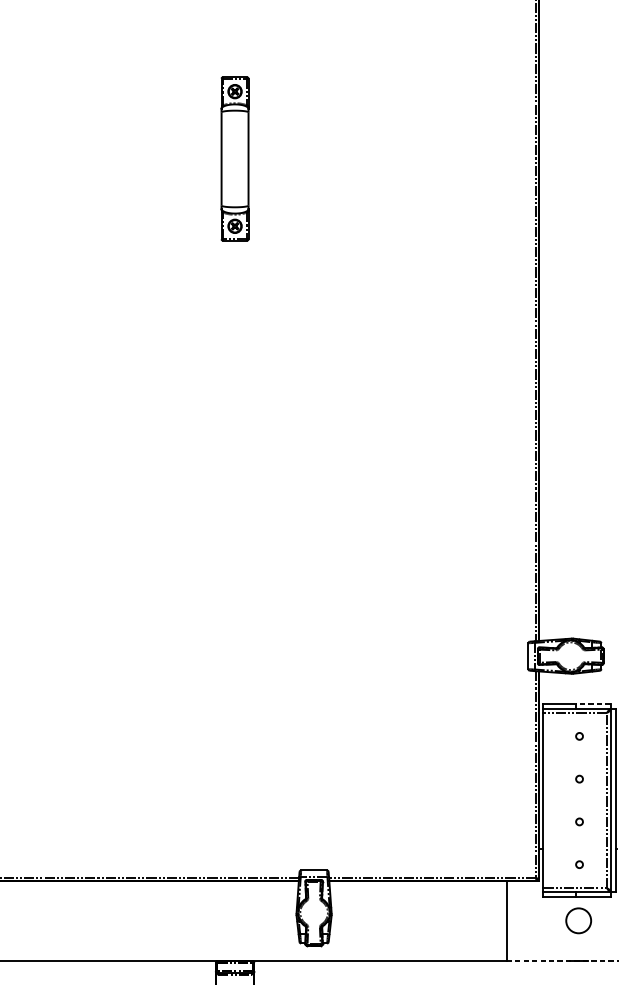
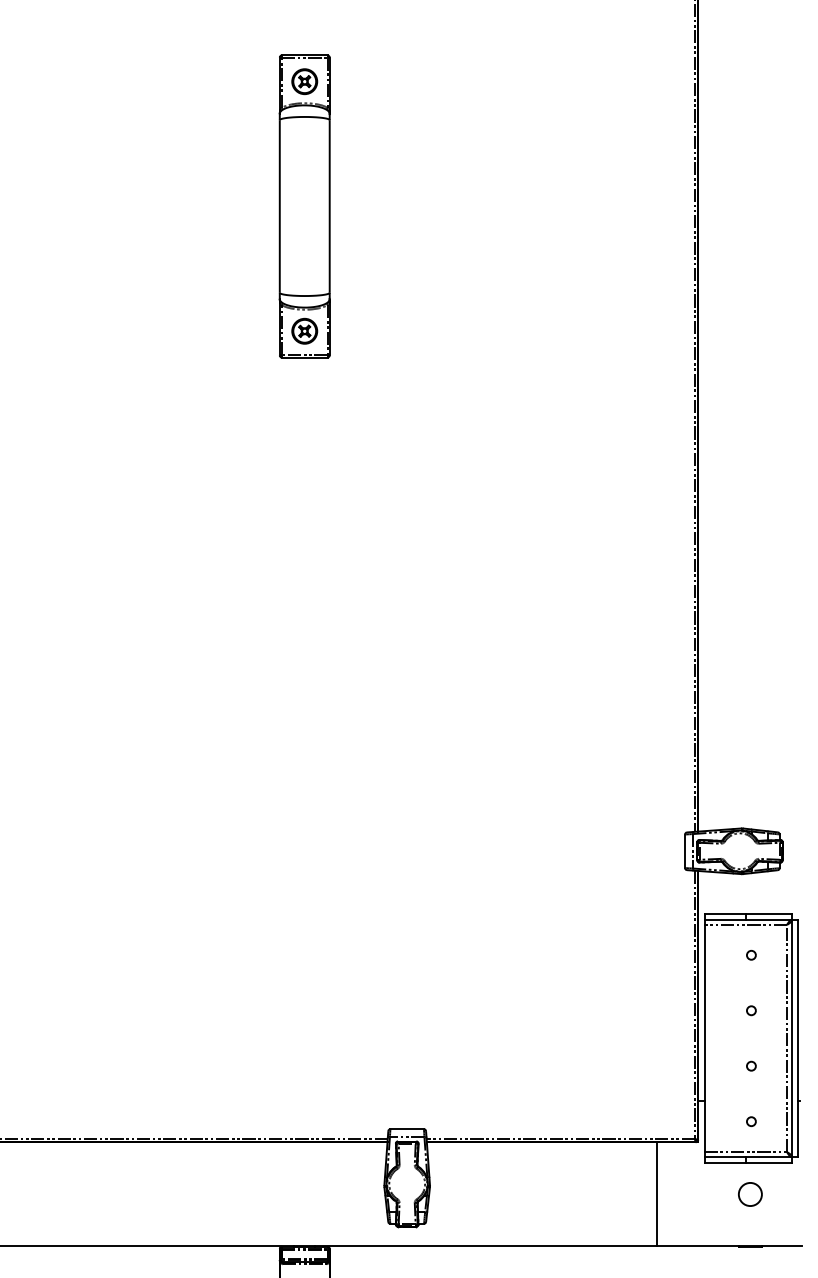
part: (234, 158) -> (304, 206), size x1.43
line: (593, 704) -> (769, 913), dashed -> solid
circle: (578, 920) -> (750, 1194), size x0.71
line: (562, 960) -> (729, 1246), dashed -> solid

